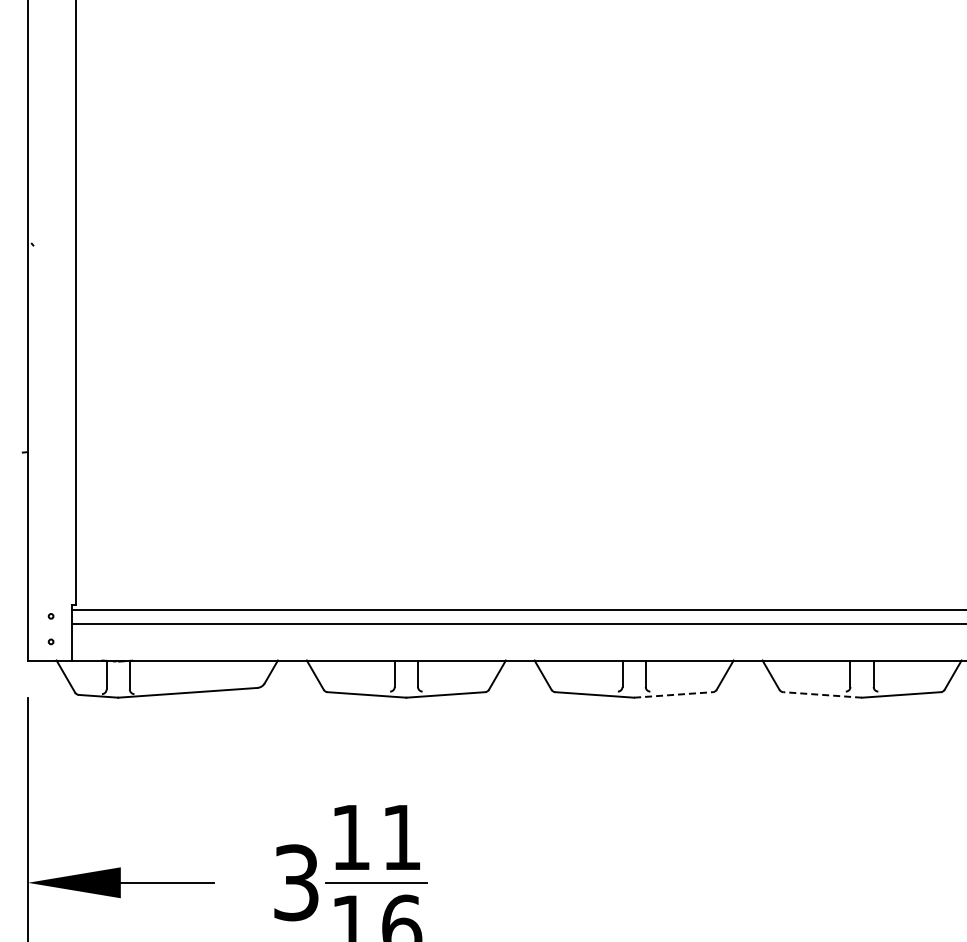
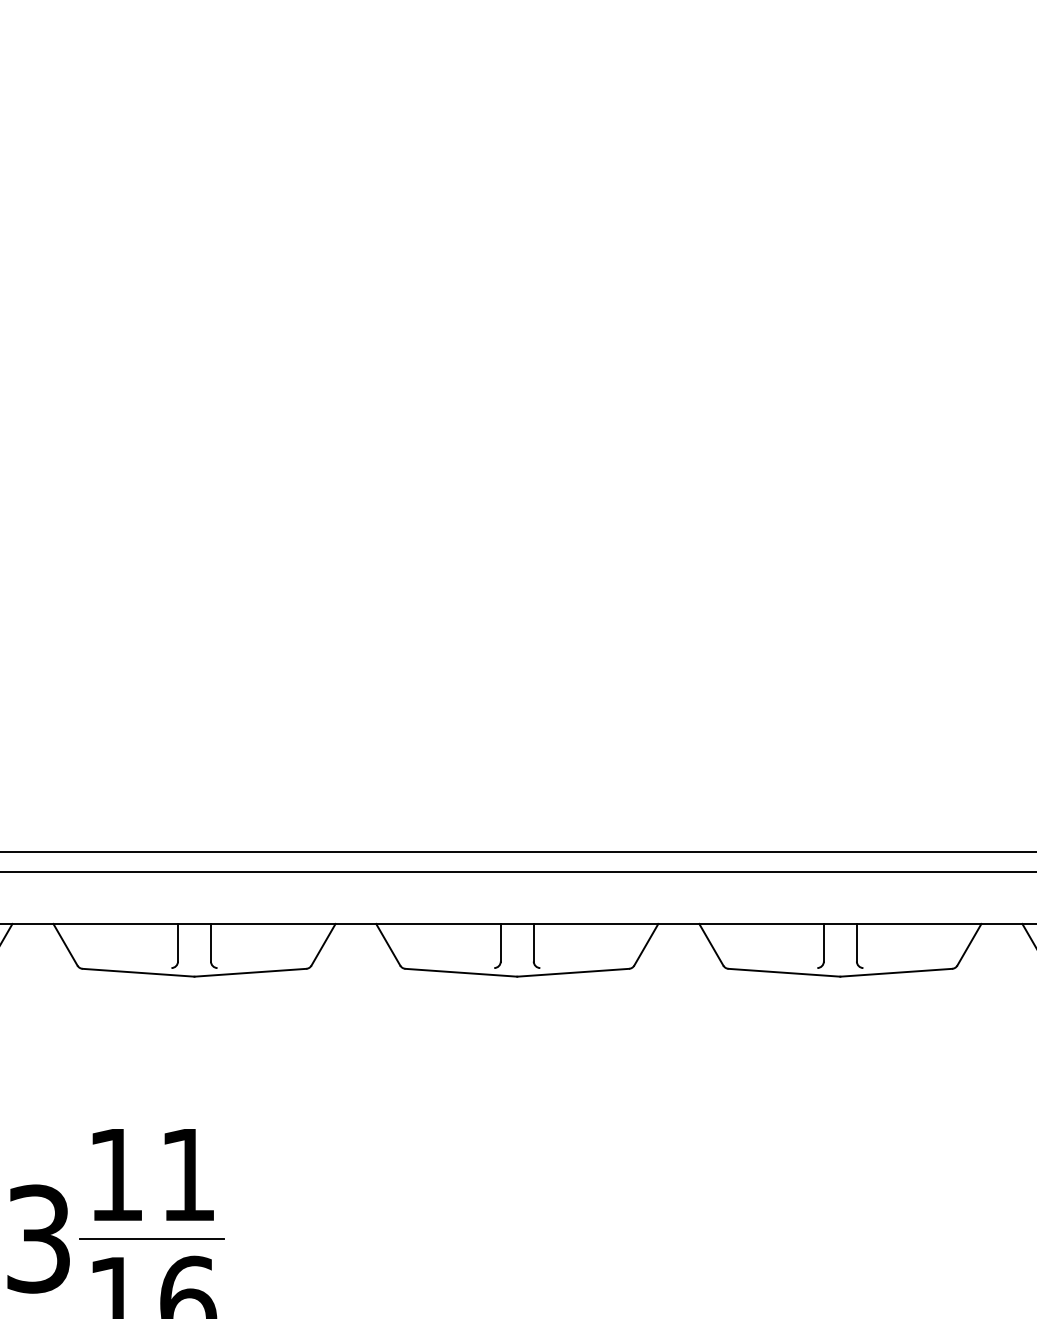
line: (673, 694) -> (573, 972), dashed -> solid
line: (822, 694) -> (784, 972), dashed -> solid

